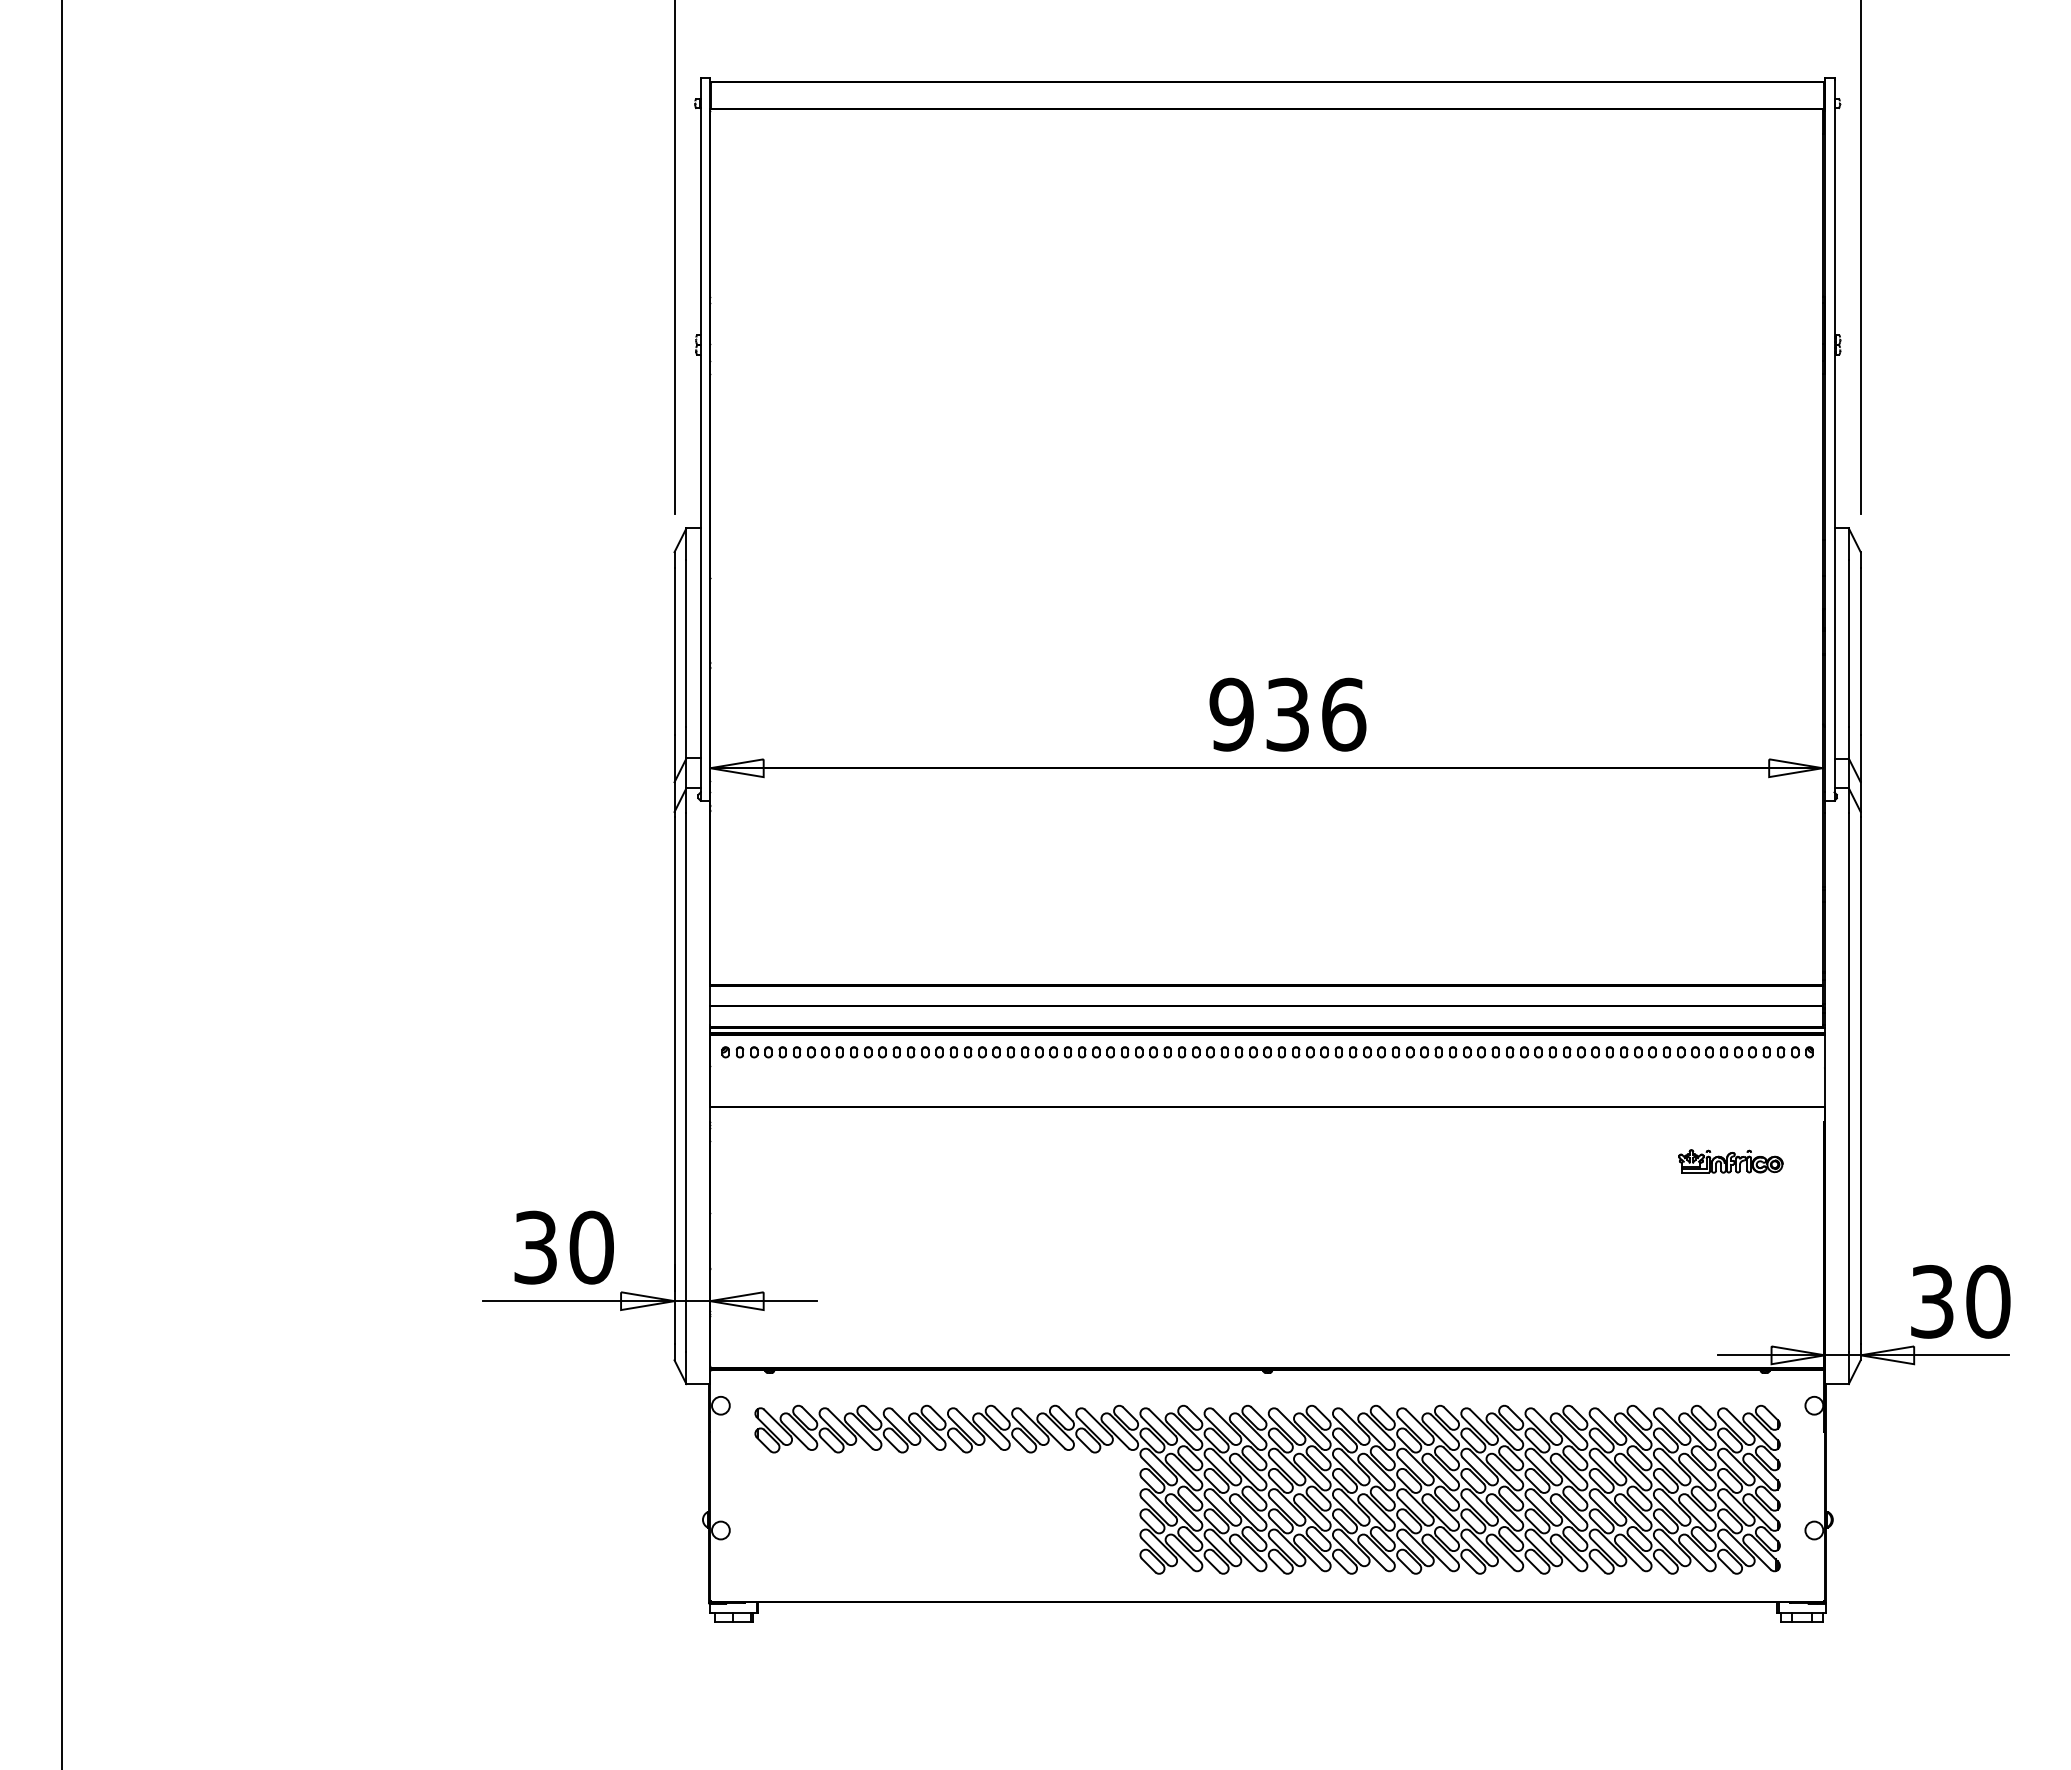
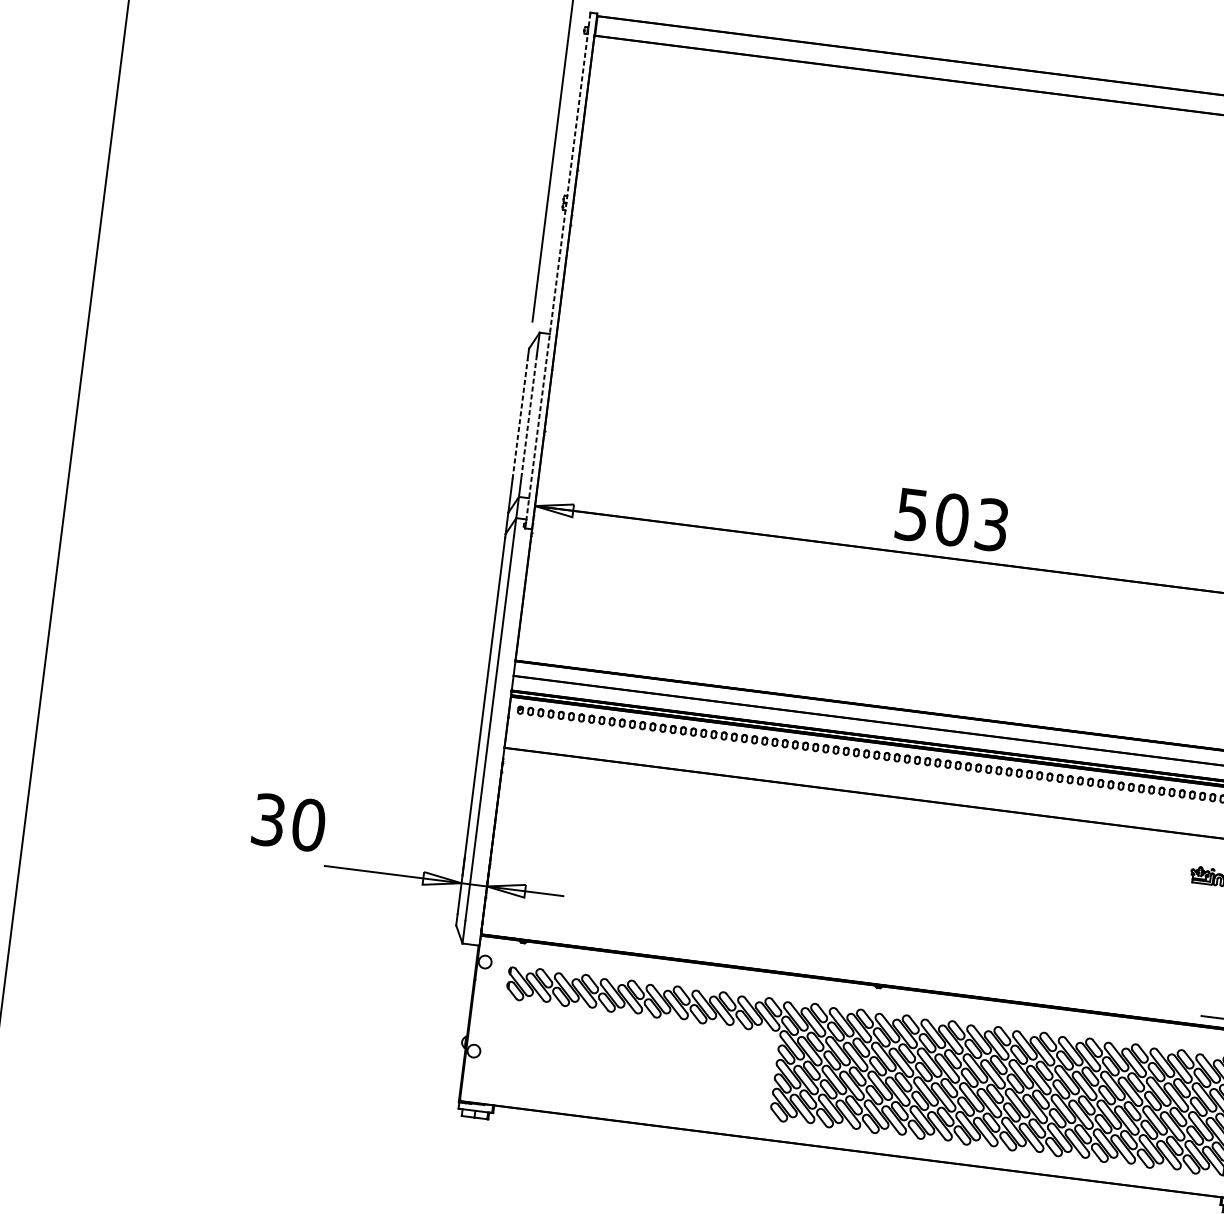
line: (700, 436) -> (558, 268), solid -> dashed
line: (686, 643) -> (529, 414), solid -> dashed
line: (674, 651) -> (520, 419), solid -> dashed
text: (1287, 714) -> (951, 519), 936 -> 503
text: (563, 1247) -> (288, 822), moved

